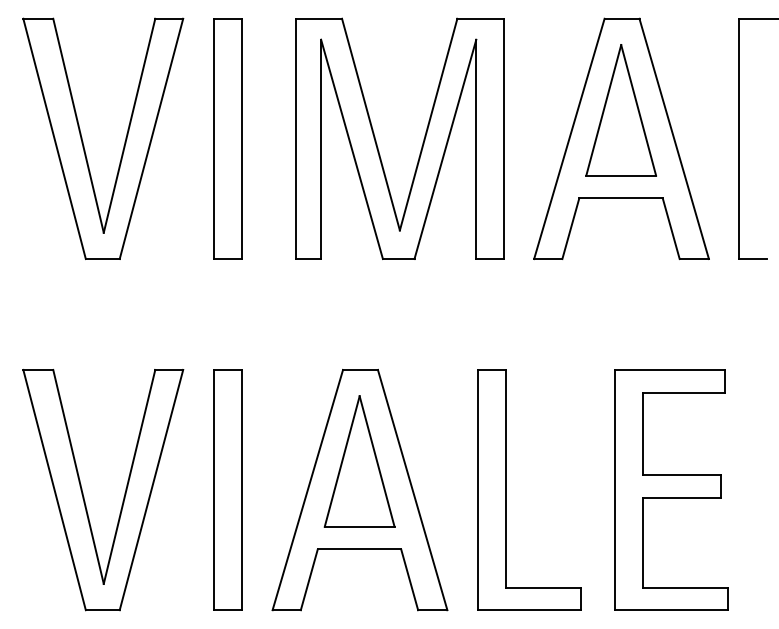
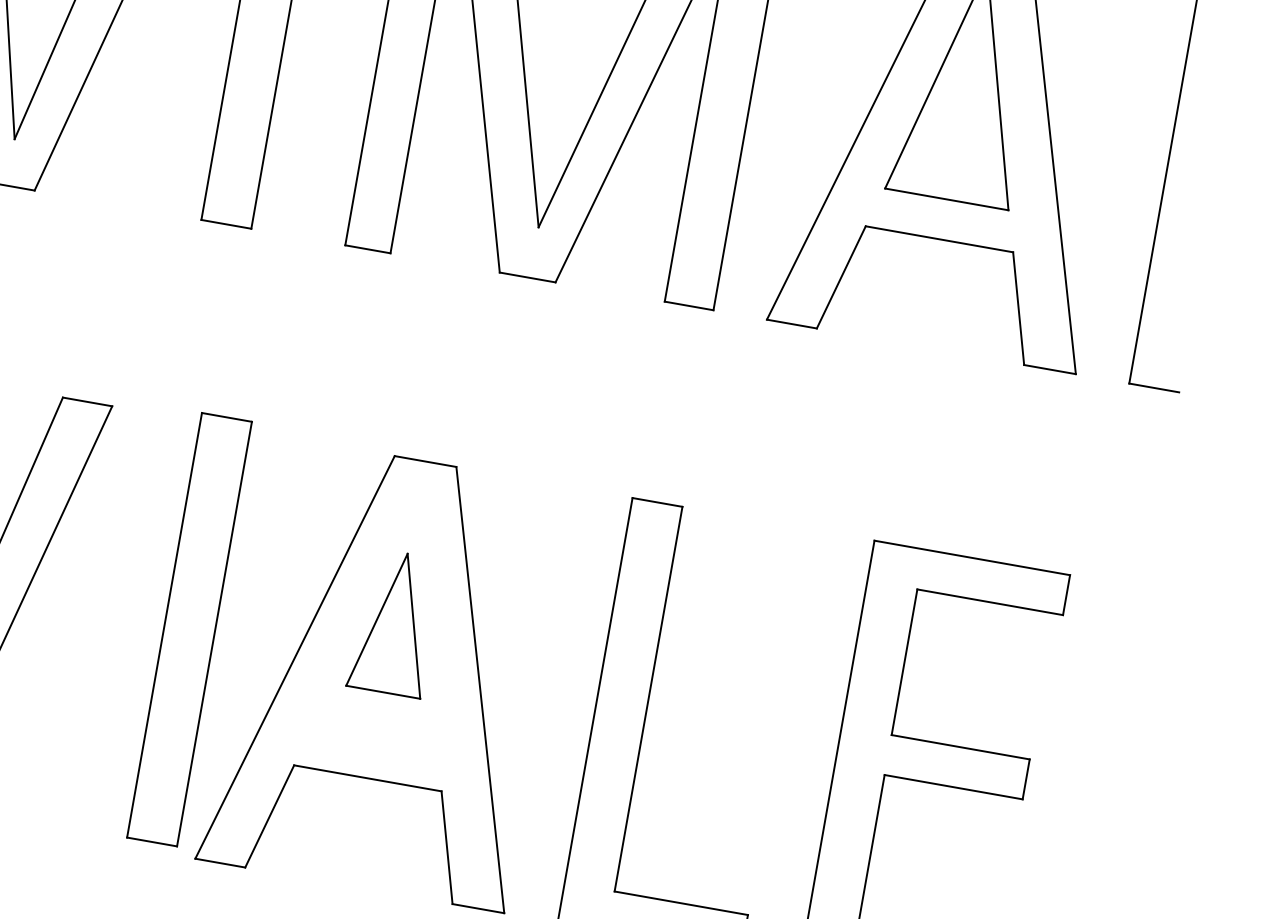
part: (359, 461) -> (395, 623), size x0.6
part: (227, 489) -> (188, 628), moved

